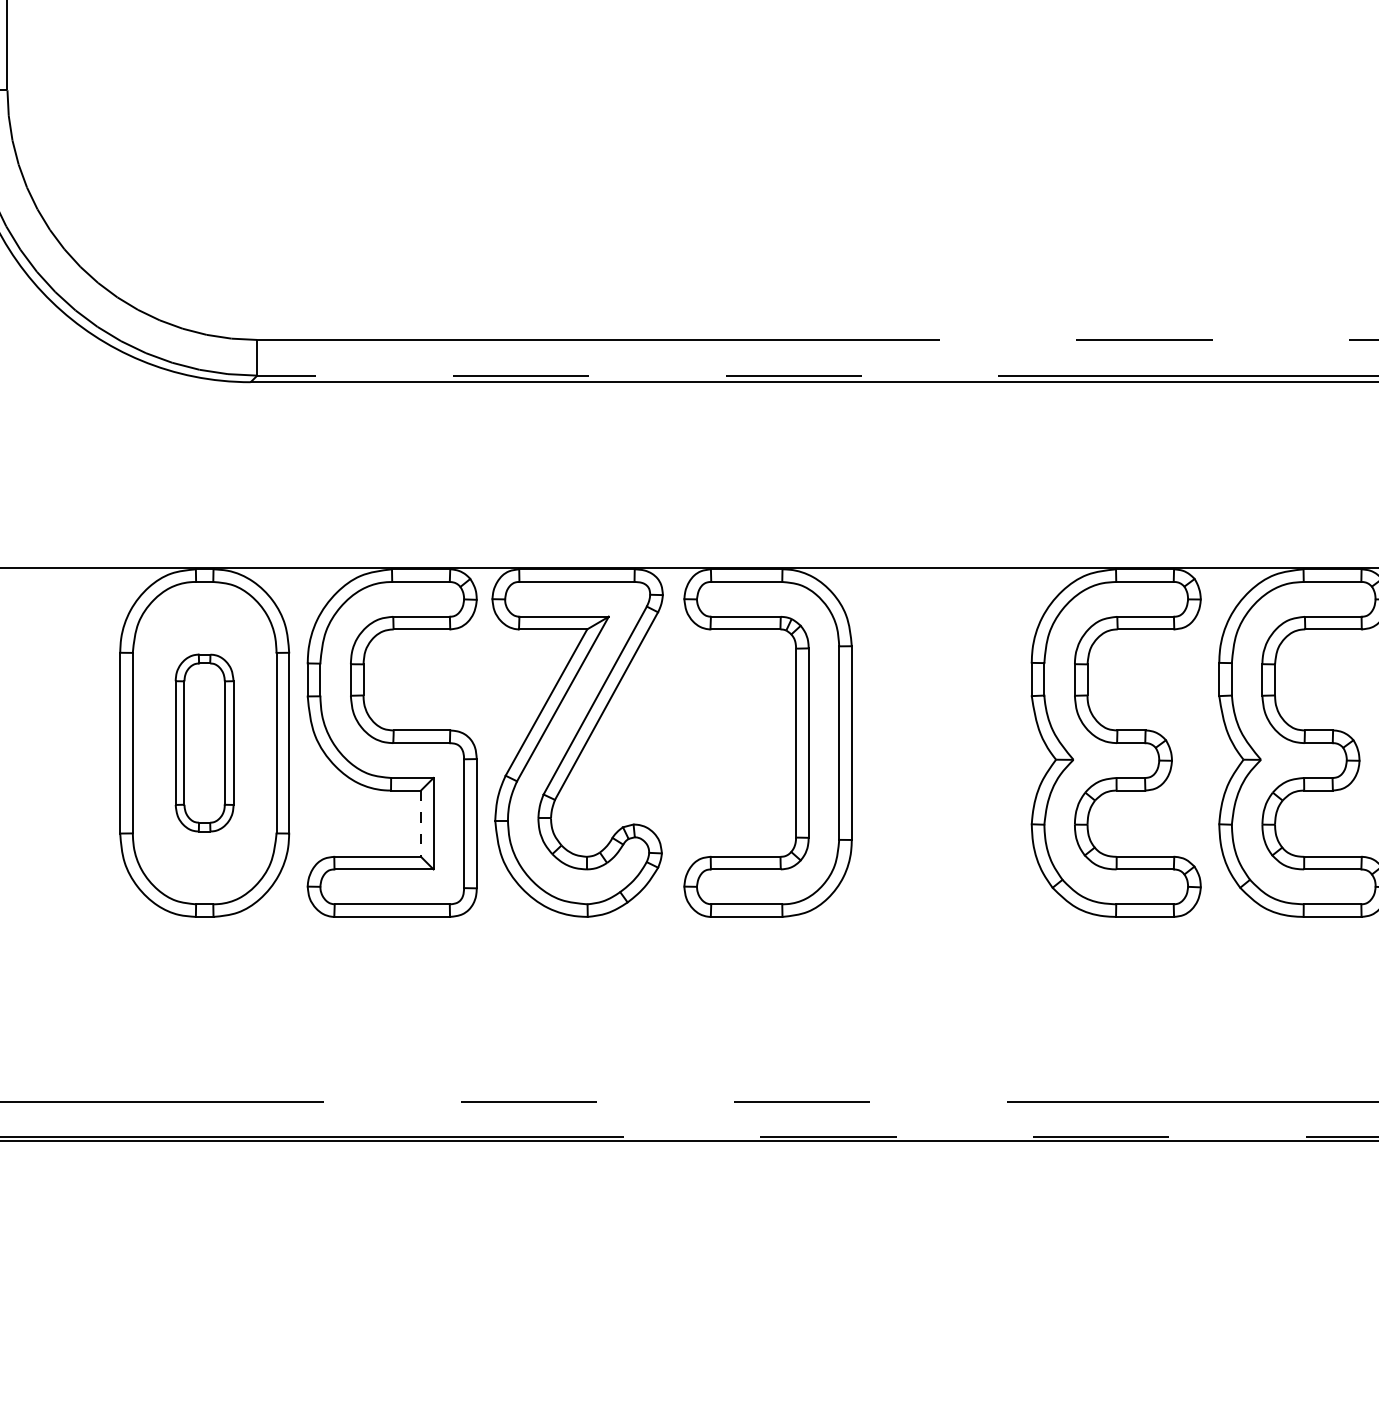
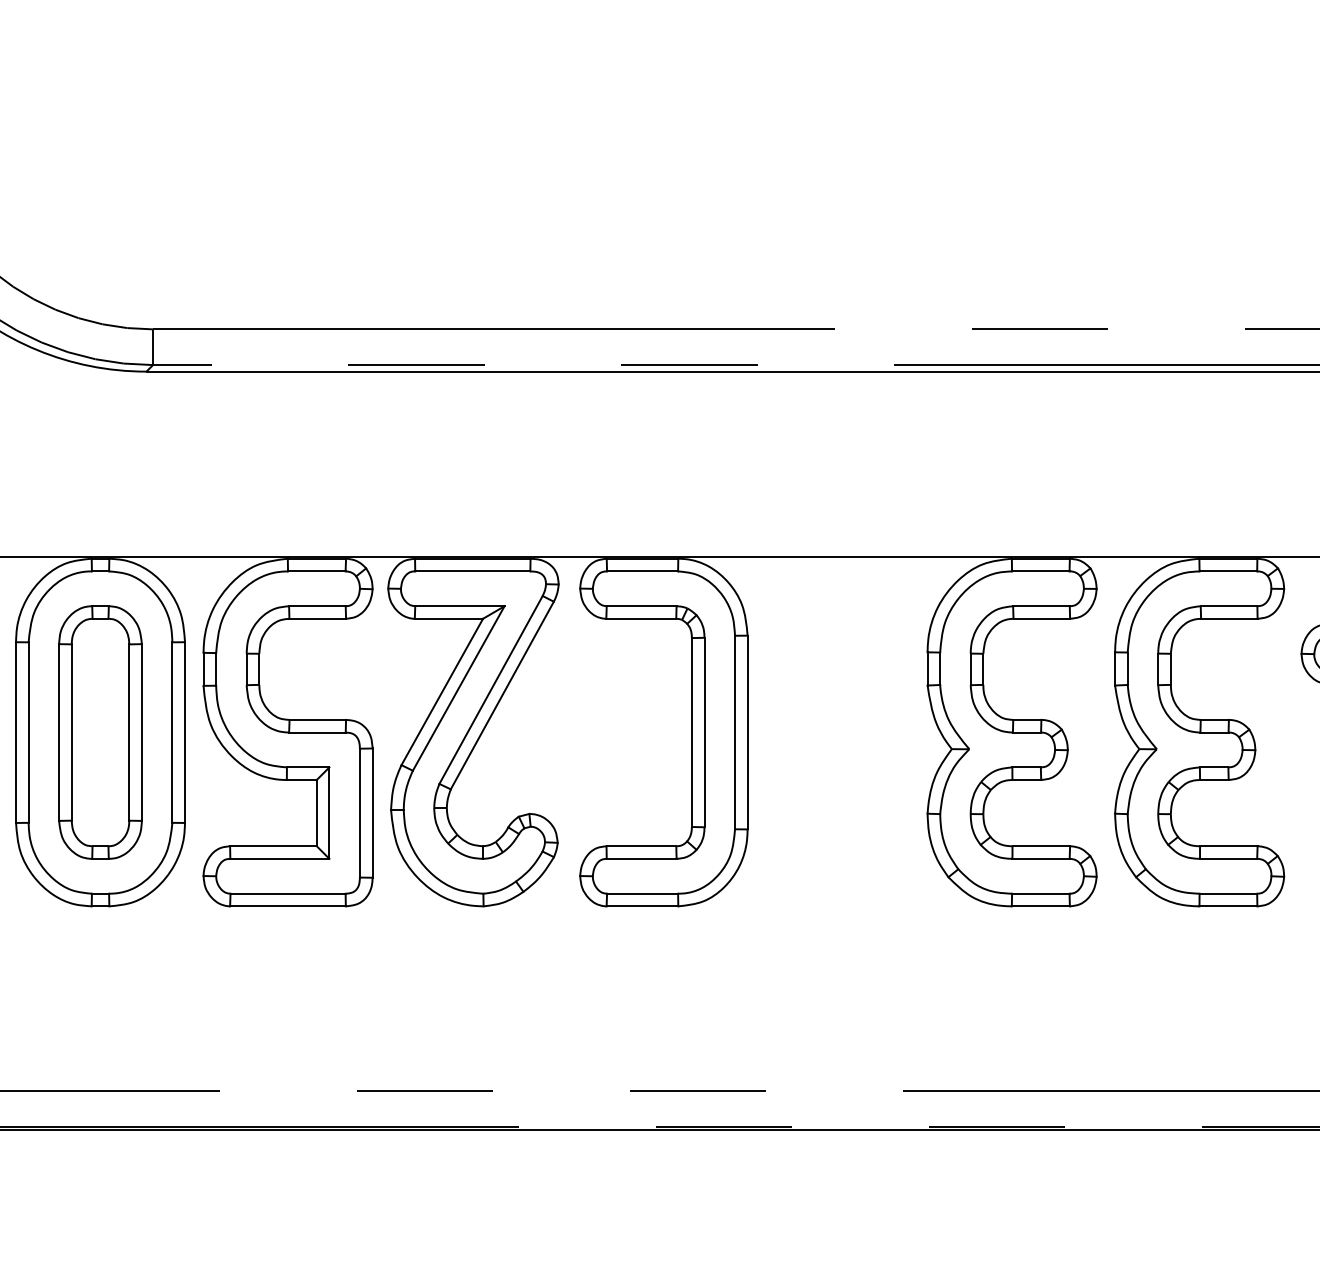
part: (204, 742) -> (100, 731), size x1.43
line: (421, 824) -> (317, 813), dashed -> solid

